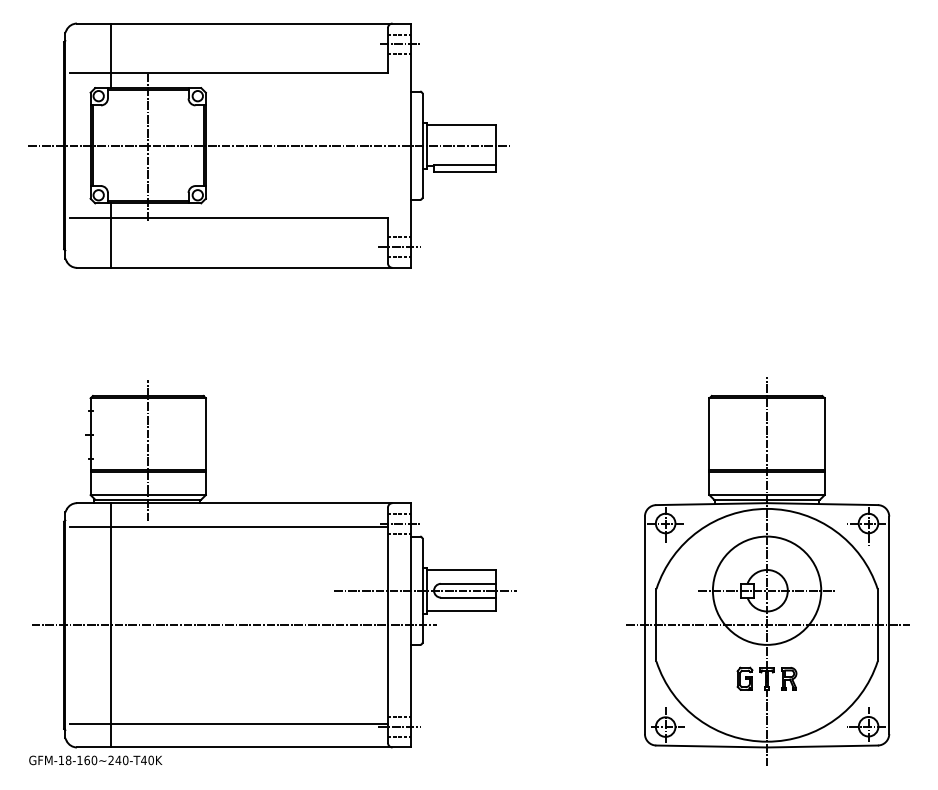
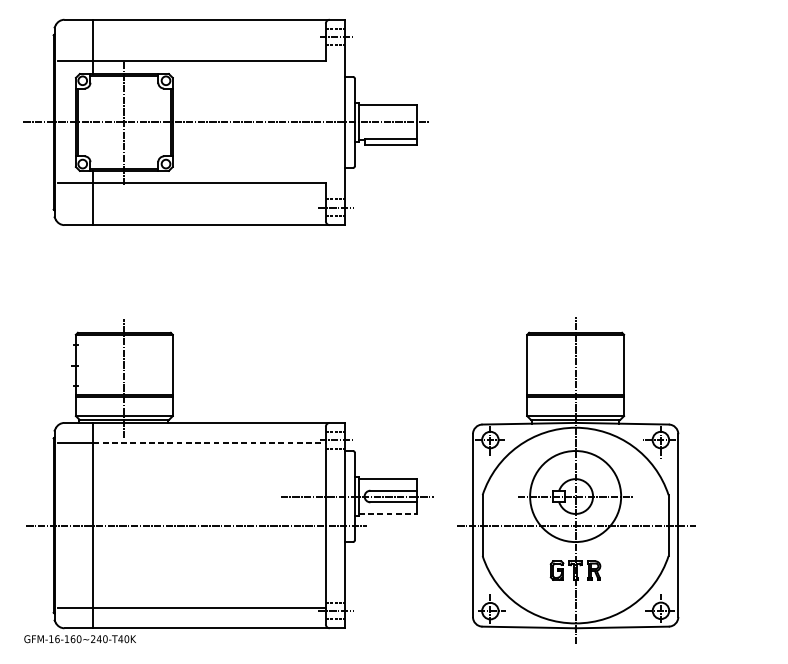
line: (250, 527) -> (210, 443), solid -> dashed
part: (767, 571) -> (575, 480), moved
line: (461, 611) -> (387, 513), solid -> dashed
text: (68, 759) -> (57, 638), GFM-18-160~240-T40K -> GFM-16-160~240-T40K

